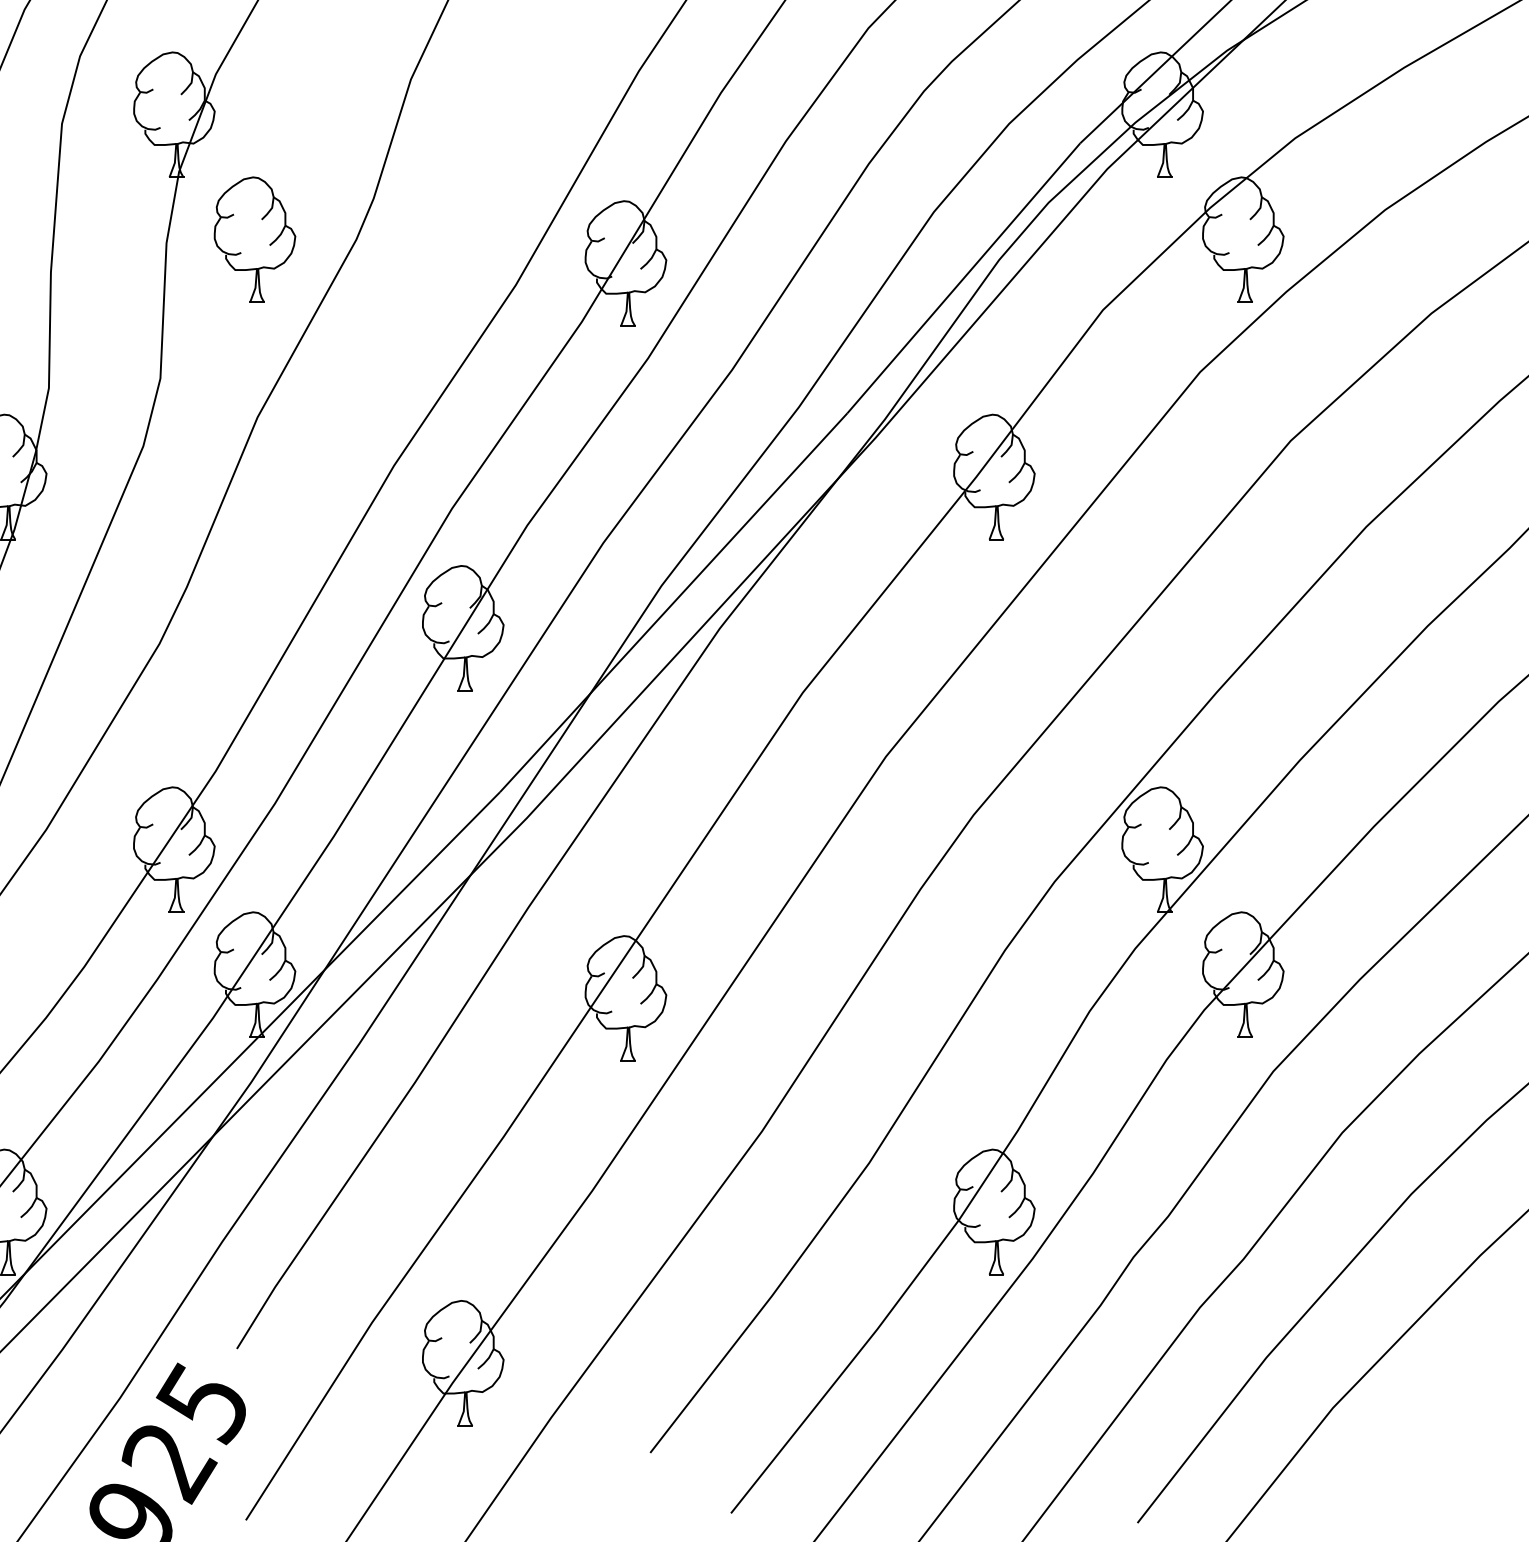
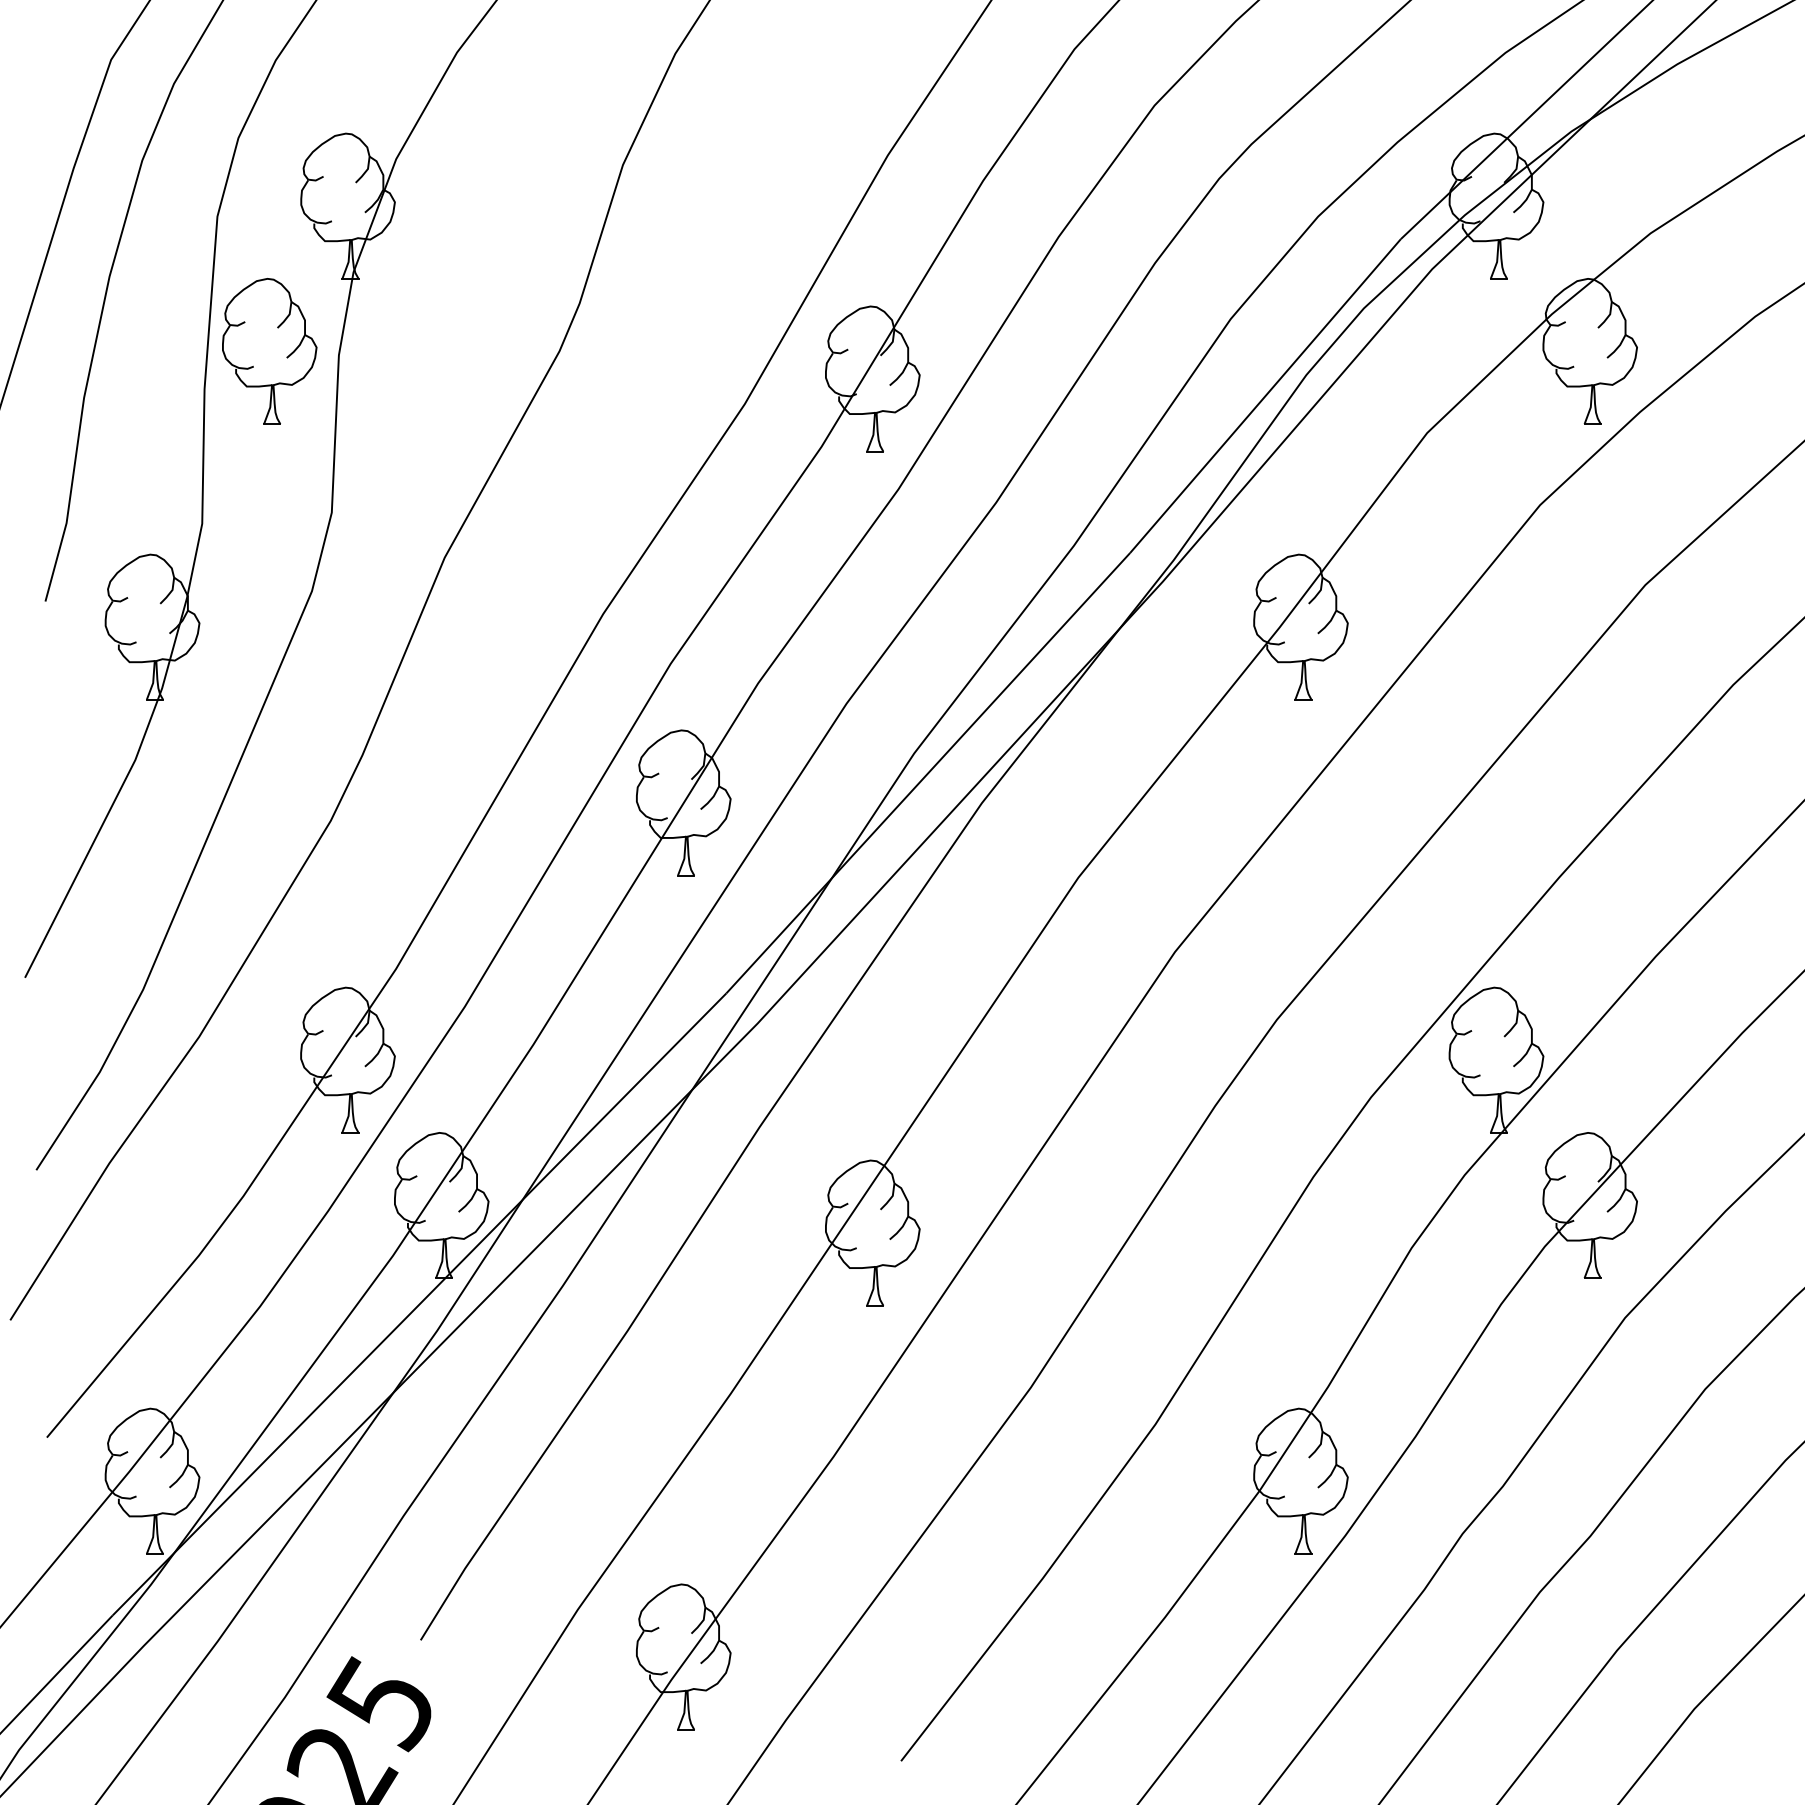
part: (254, 239) -> (269, 351), moved

